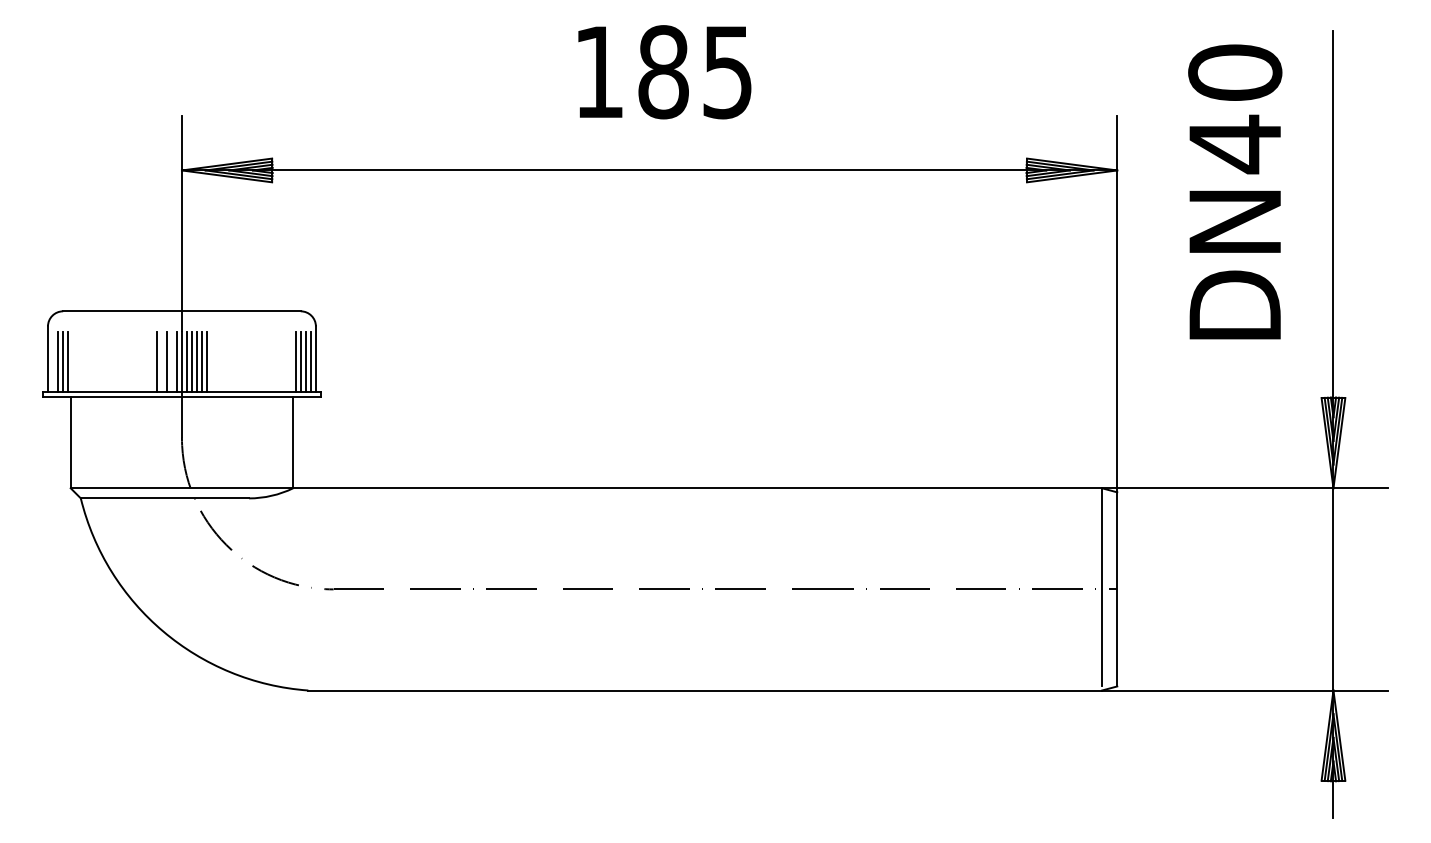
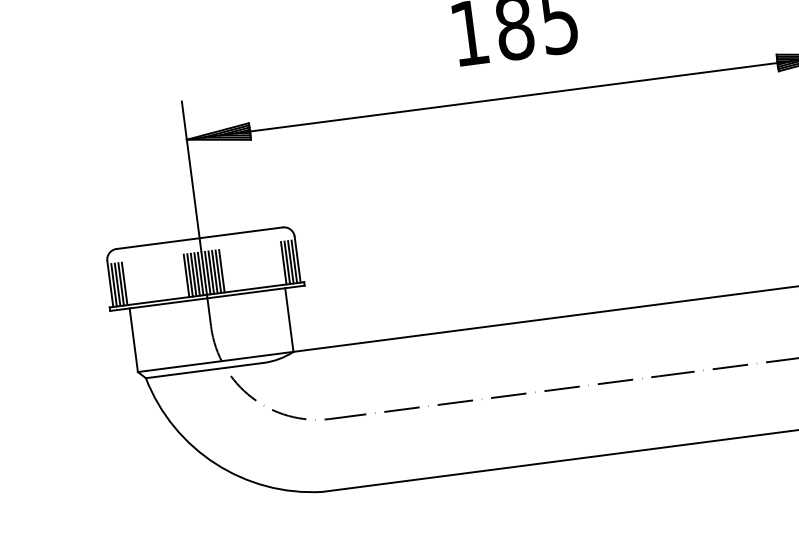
line: (53, 361) -> (114, 284), added
line: (161, 361) -> (189, 275), added
line: (171, 361) -> (196, 274), added

